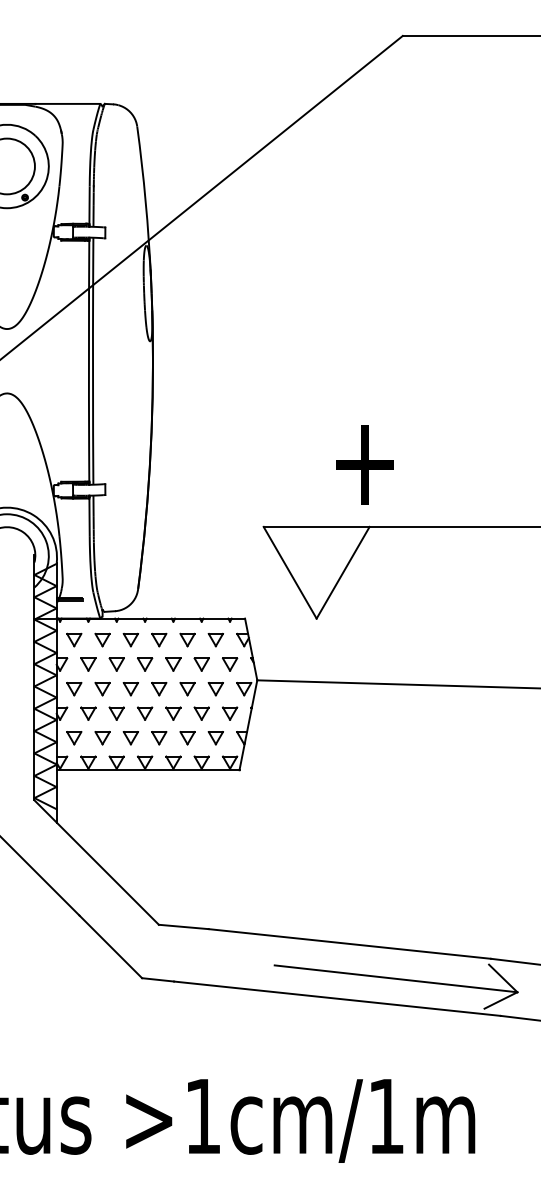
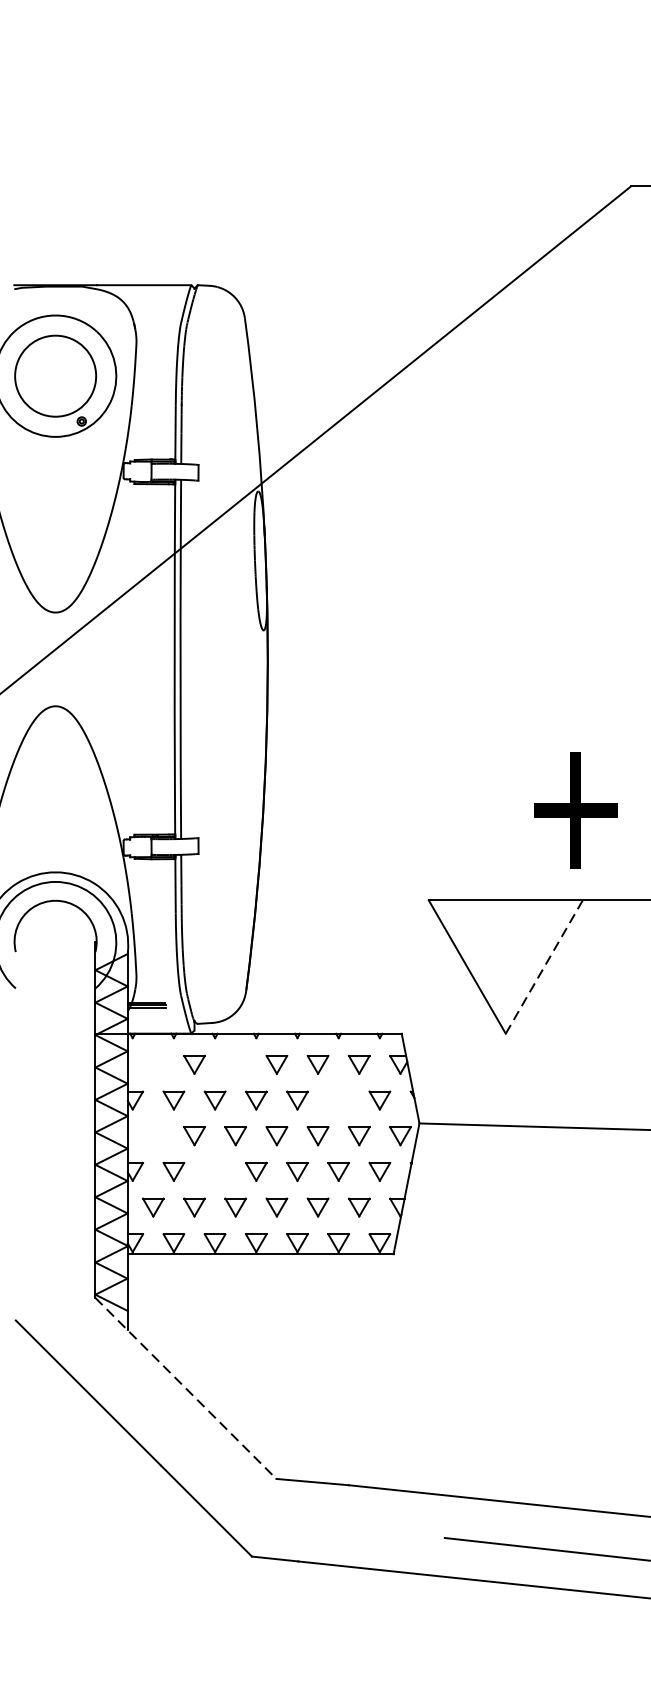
line: (343, 572) -> (544, 966), solid -> dashed
part: (74, 639) -> (153, 1064), removed
part: (130, 639) -> (235, 1064), removed
part: (201, 664) -> (338, 1100), removed
part: (74, 689) -> (153, 1136), removed
part: (116, 713) -> (214, 1171), removed
line: (97, 862) -> (187, 1388), solid -> dashed

